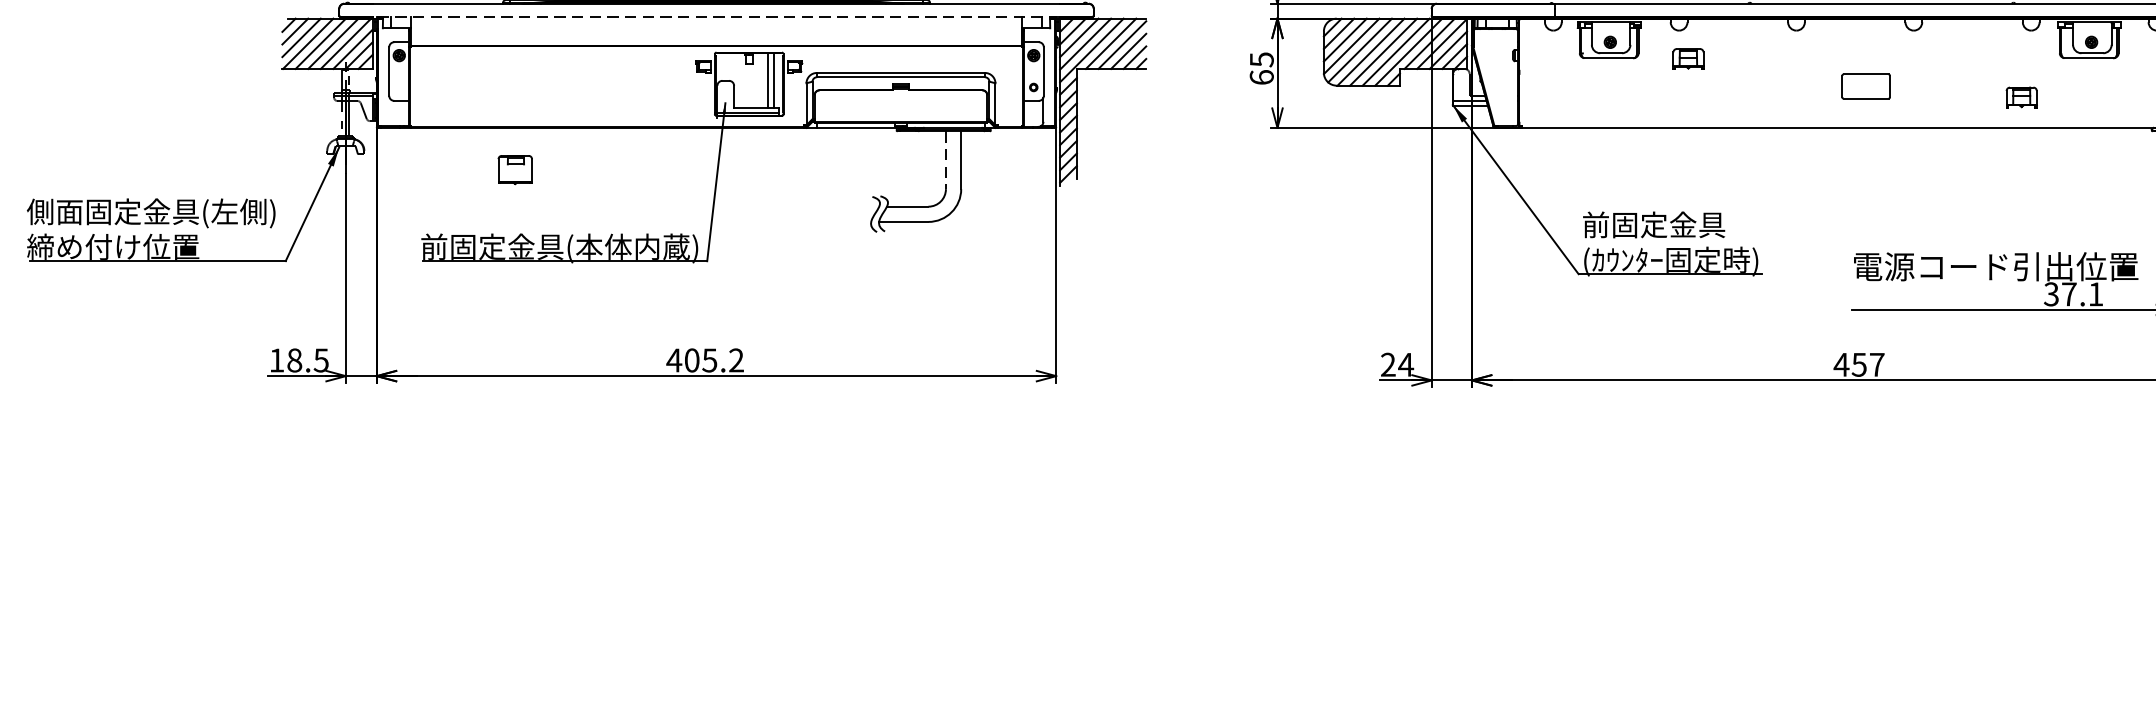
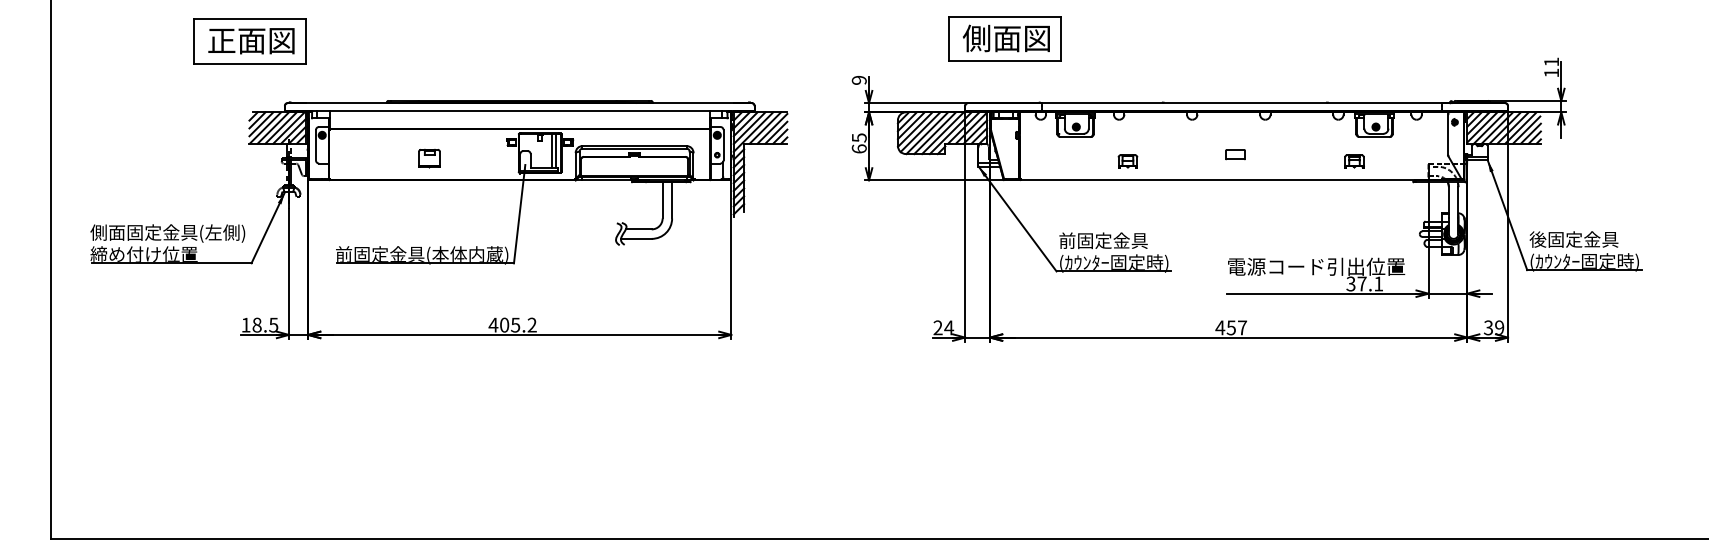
line: (716, 17) -> (519, 111), dashed -> solid
part: (1687, 59) -> (1127, 161), moved
part: (1865, 86) -> (1235, 154), size x0.62
part: (2021, 97) -> (1354, 161), moved
line: (945, 160) -> (662, 200), dashed -> solid
part: (515, 169) -> (429, 158), moved

